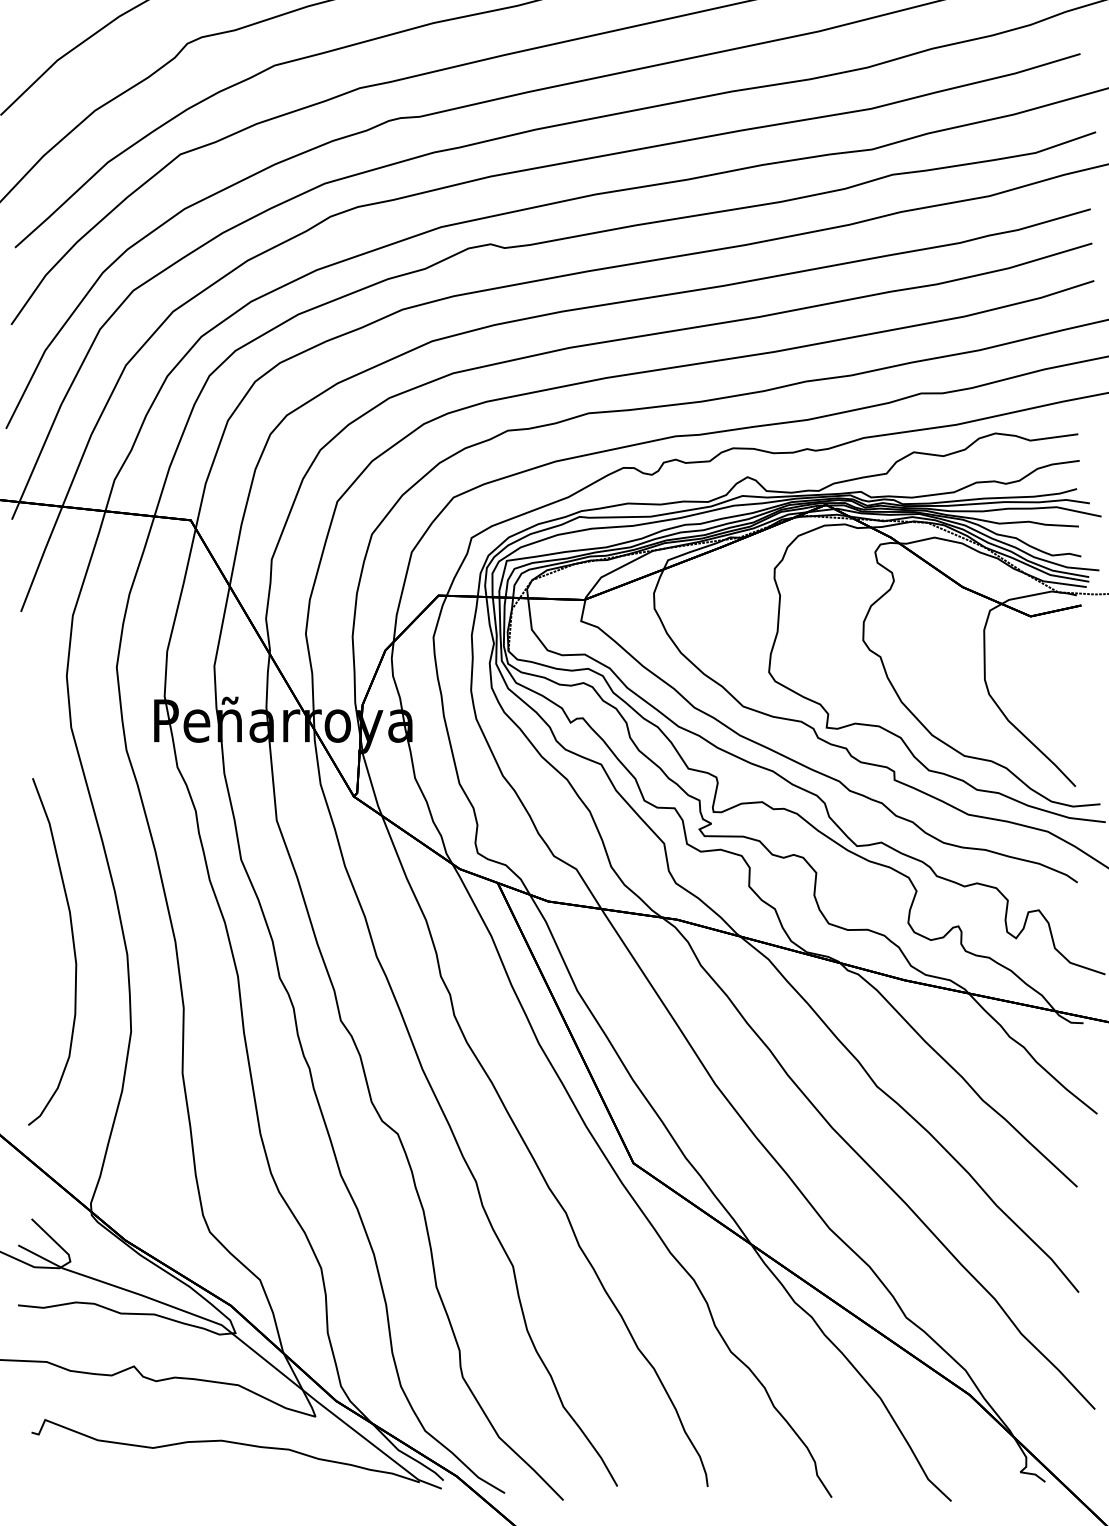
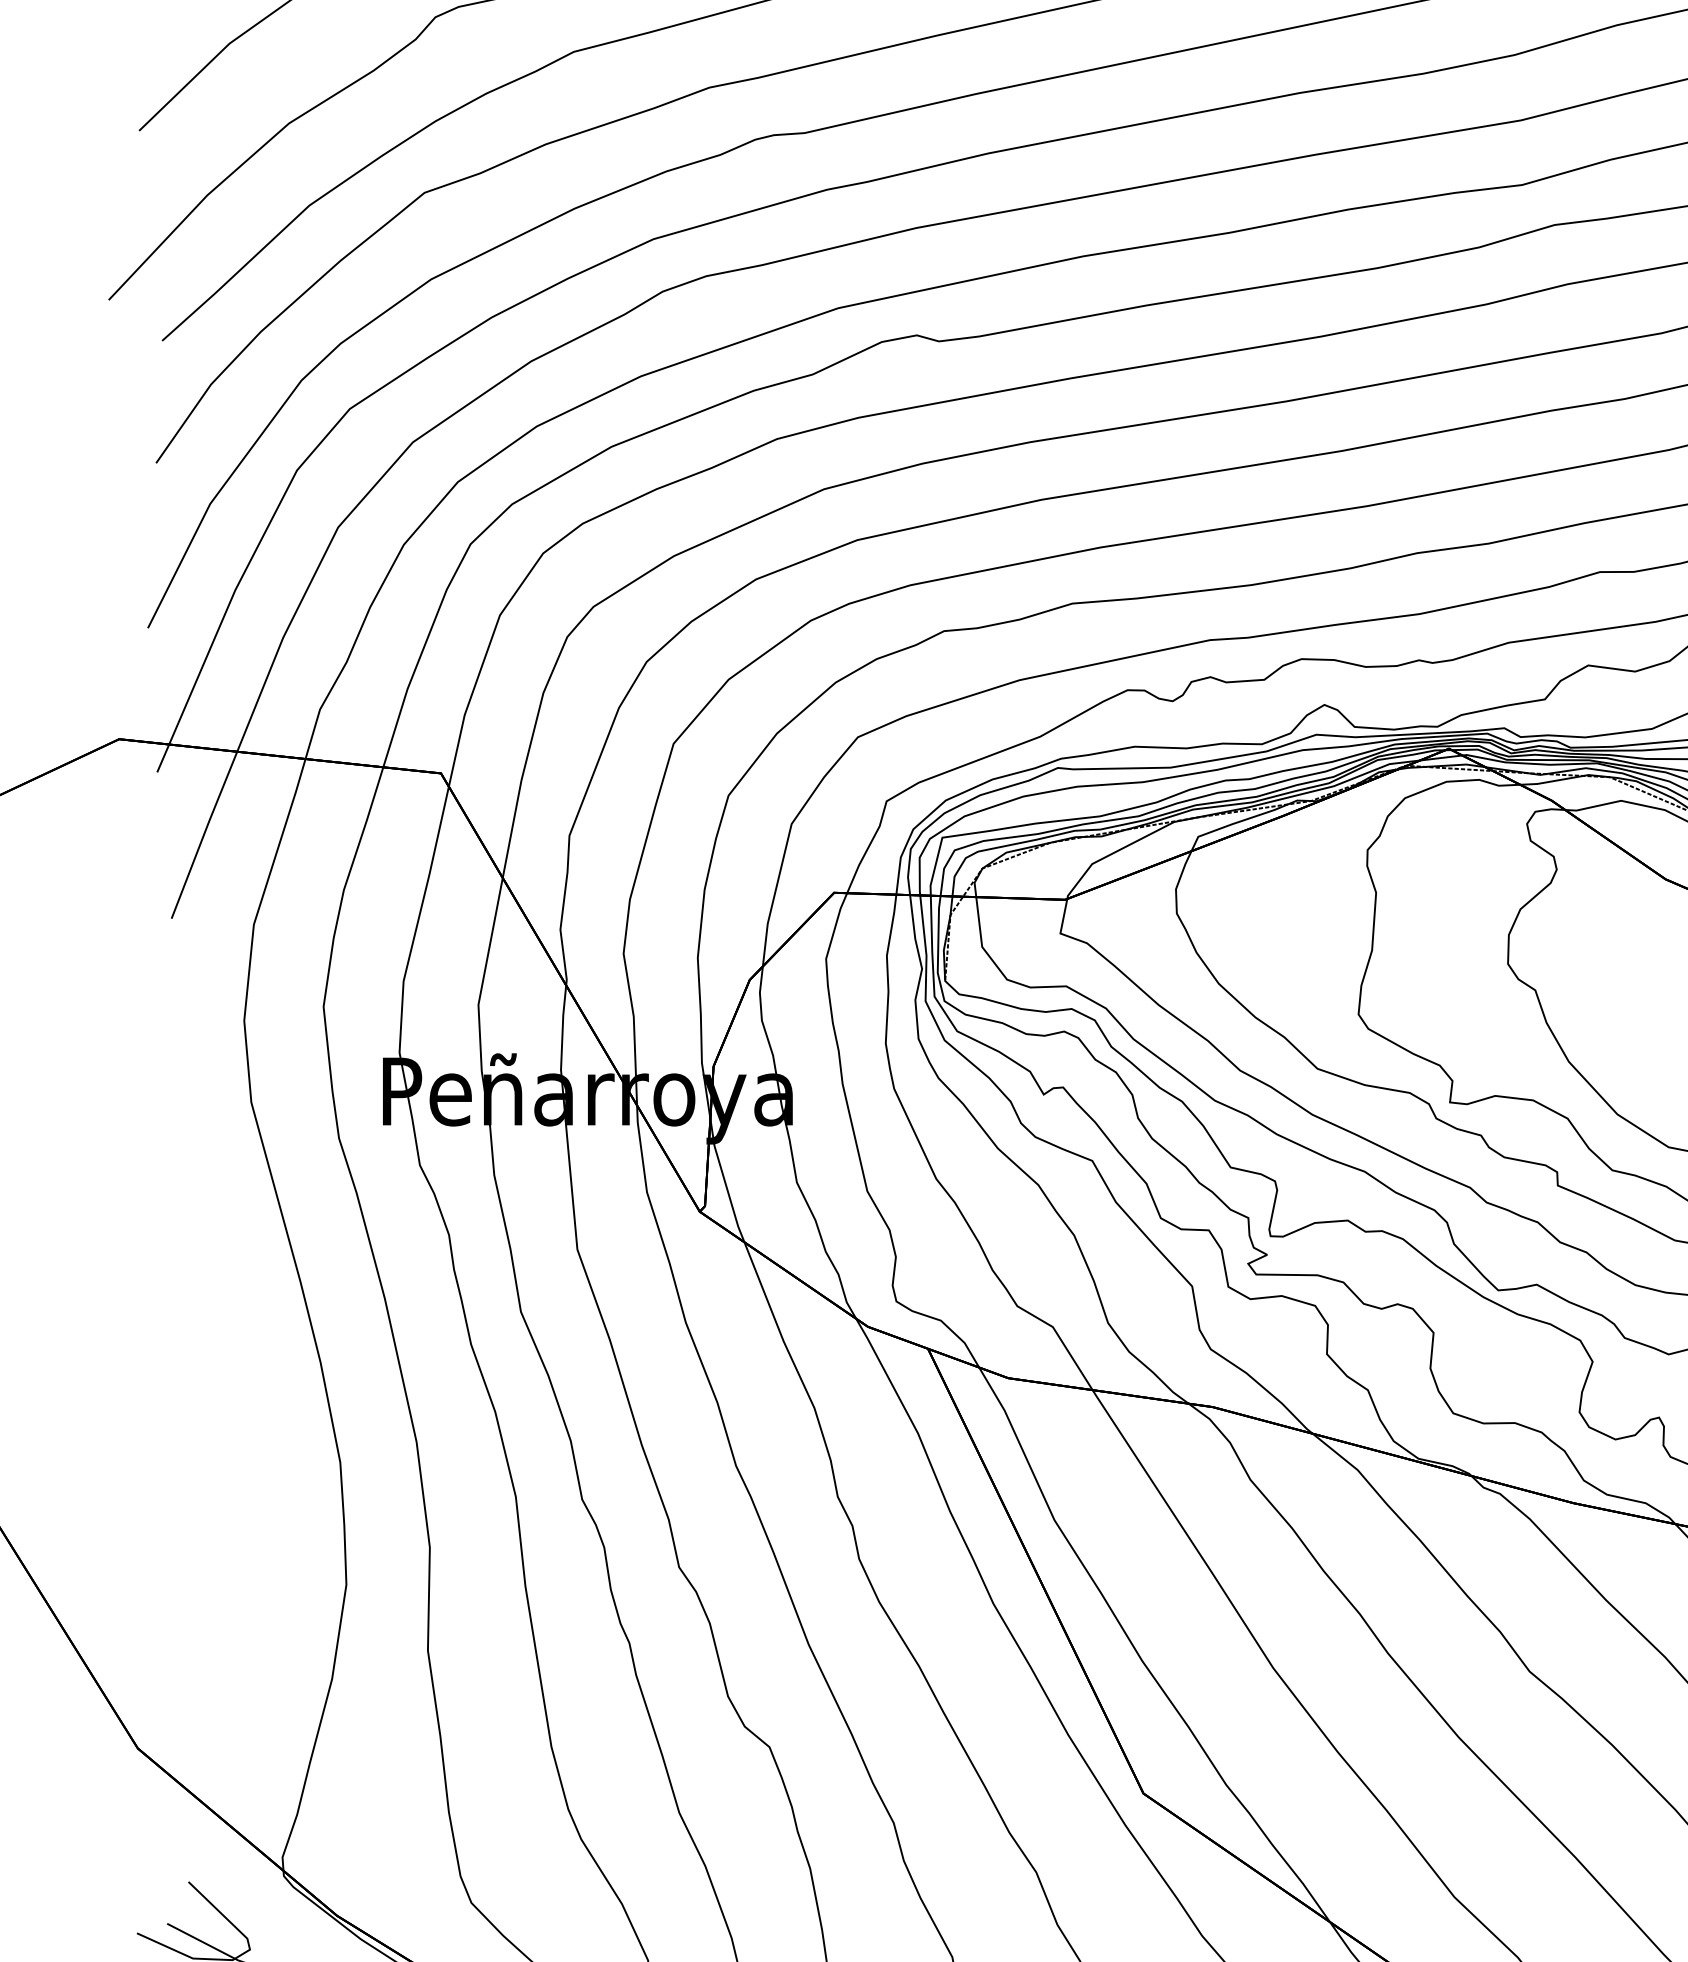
curve: (73, 951) -> (254, 1457), removed

